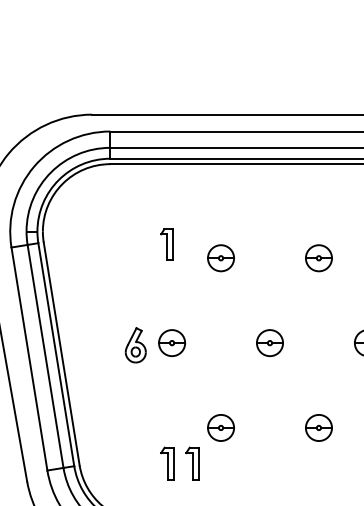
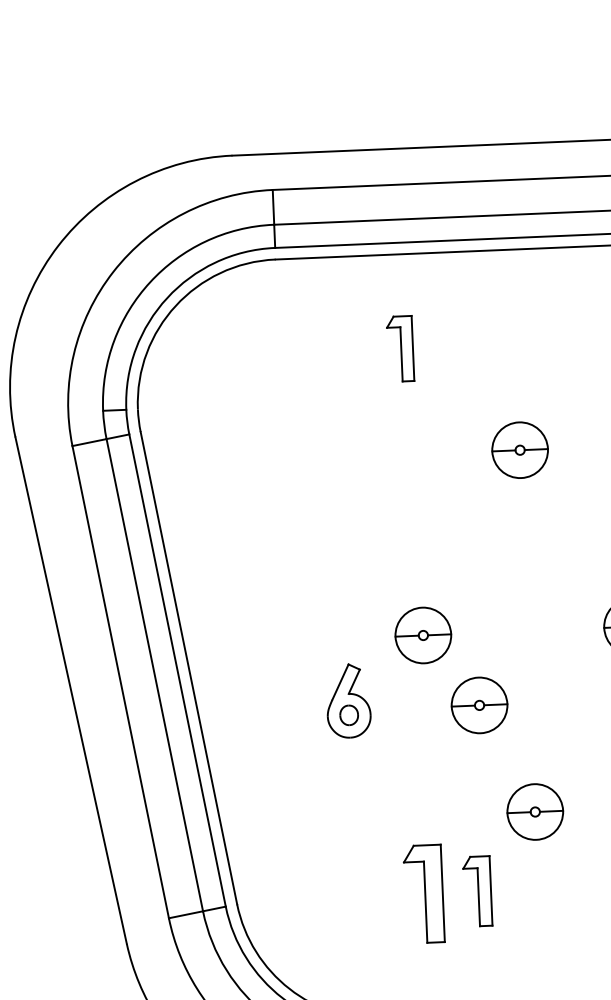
part: (166, 244) -> (399, 349), moved
part: (135, 345) -> (347, 701), moved
part: (196, 376) -> (478, 704), added
part: (167, 463) -> (424, 892), size x1.4

